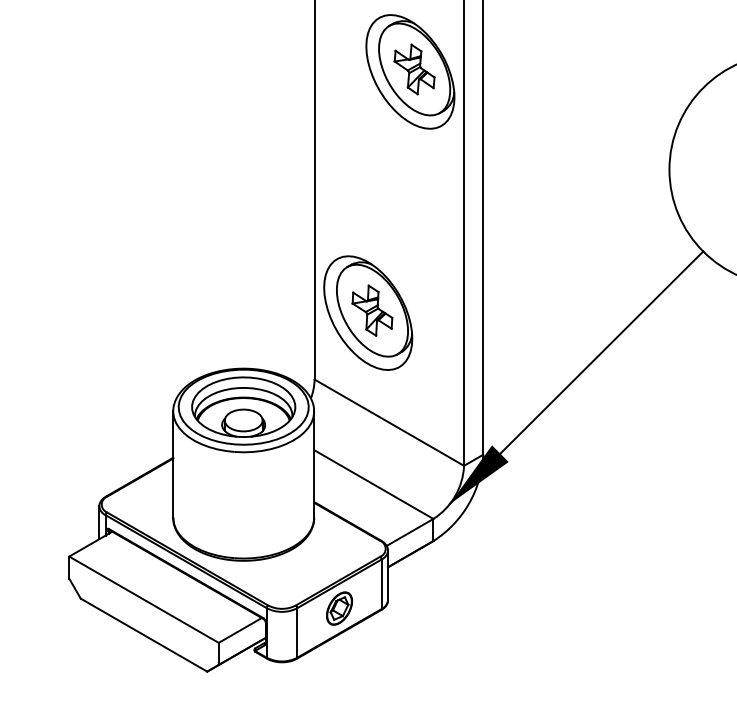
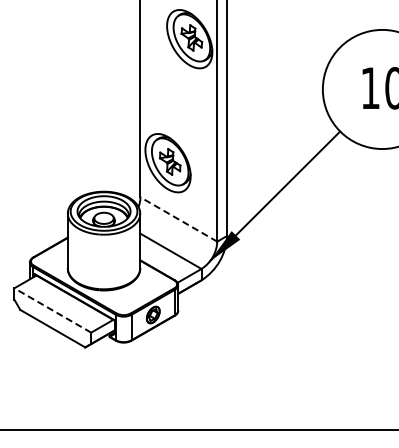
line: (388, 422) -> (178, 219), solid -> dashed
line: (143, 599) -> (52, 310), solid -> dashed

